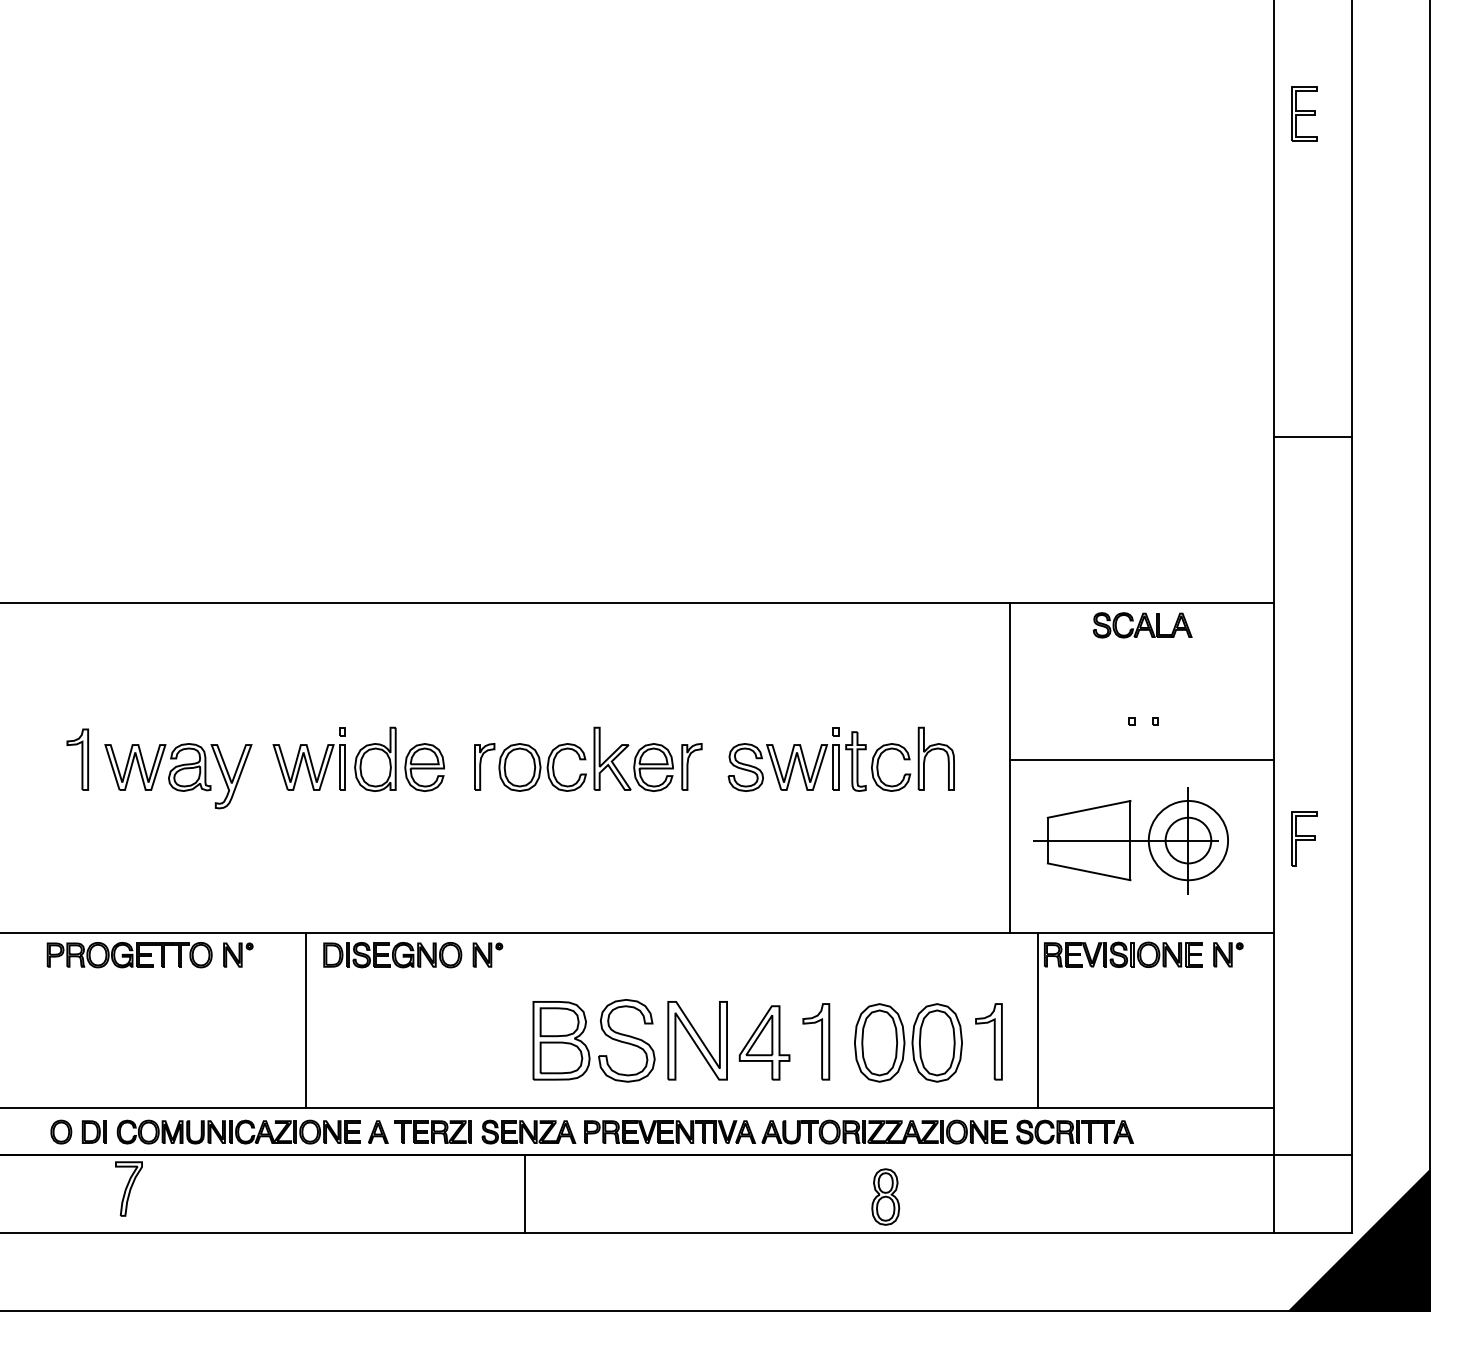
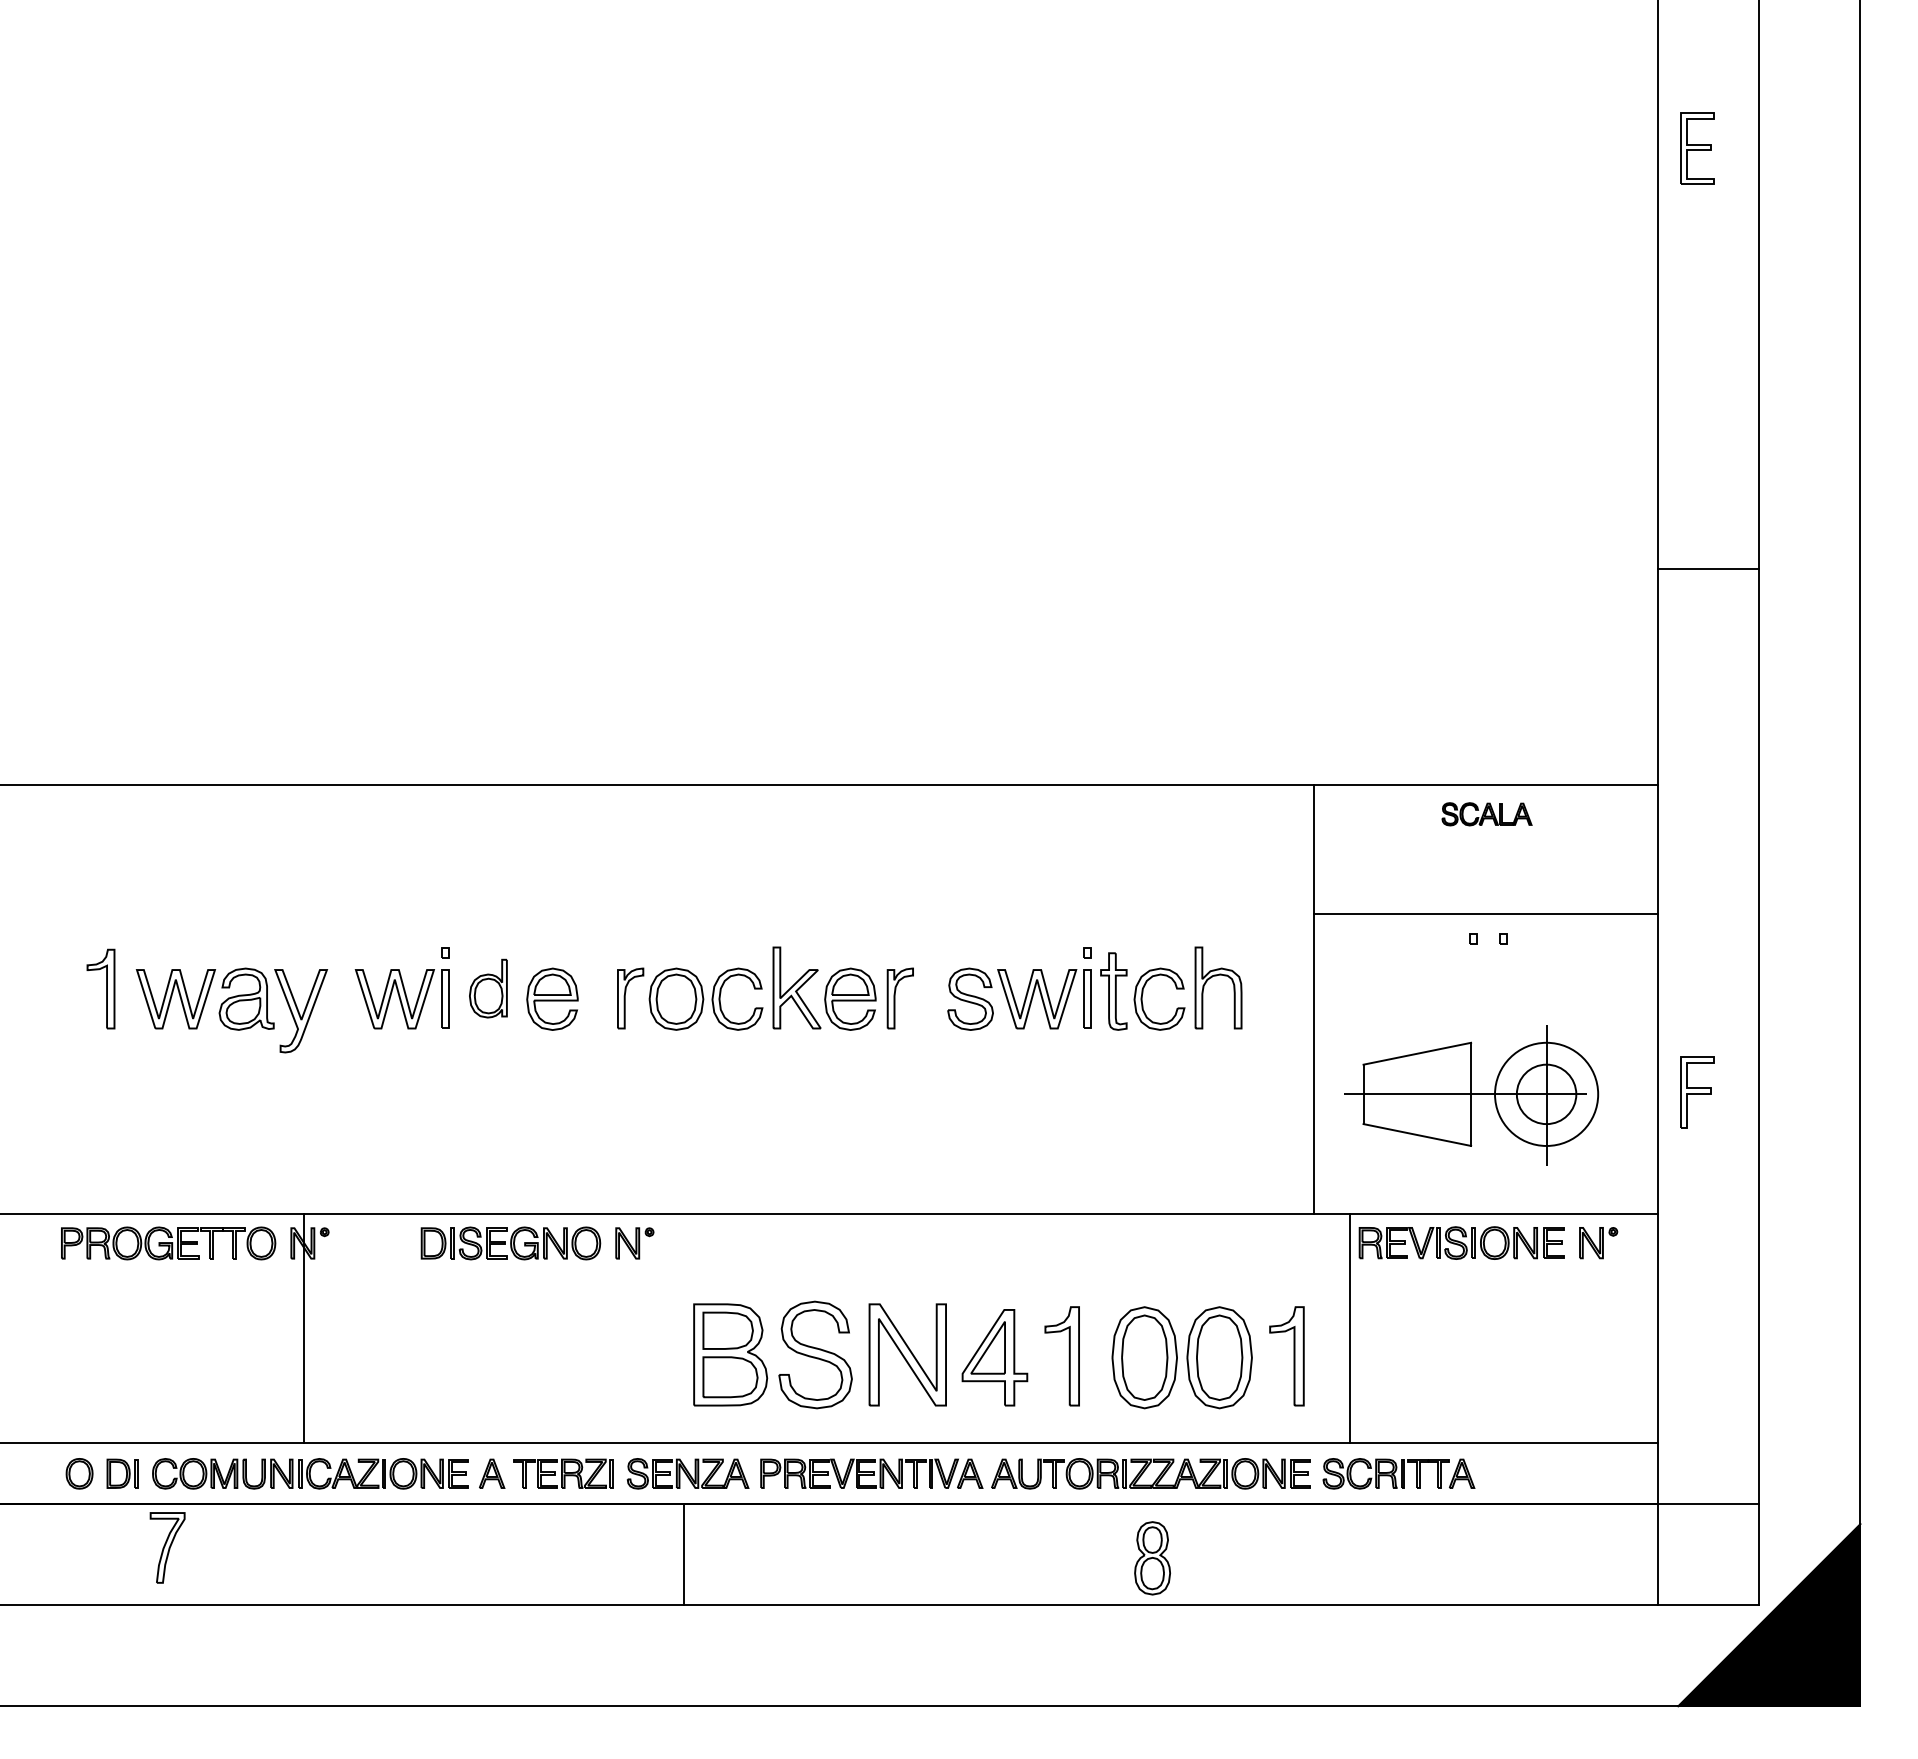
part: (1142, 625) -> (1486, 814), size x0.7
part: (375, 759) -> (488, 988), size x0.7
line: (1141, 760) -> (1485, 913), moved
line: (306, 1020) -> (304, 1328), moved

